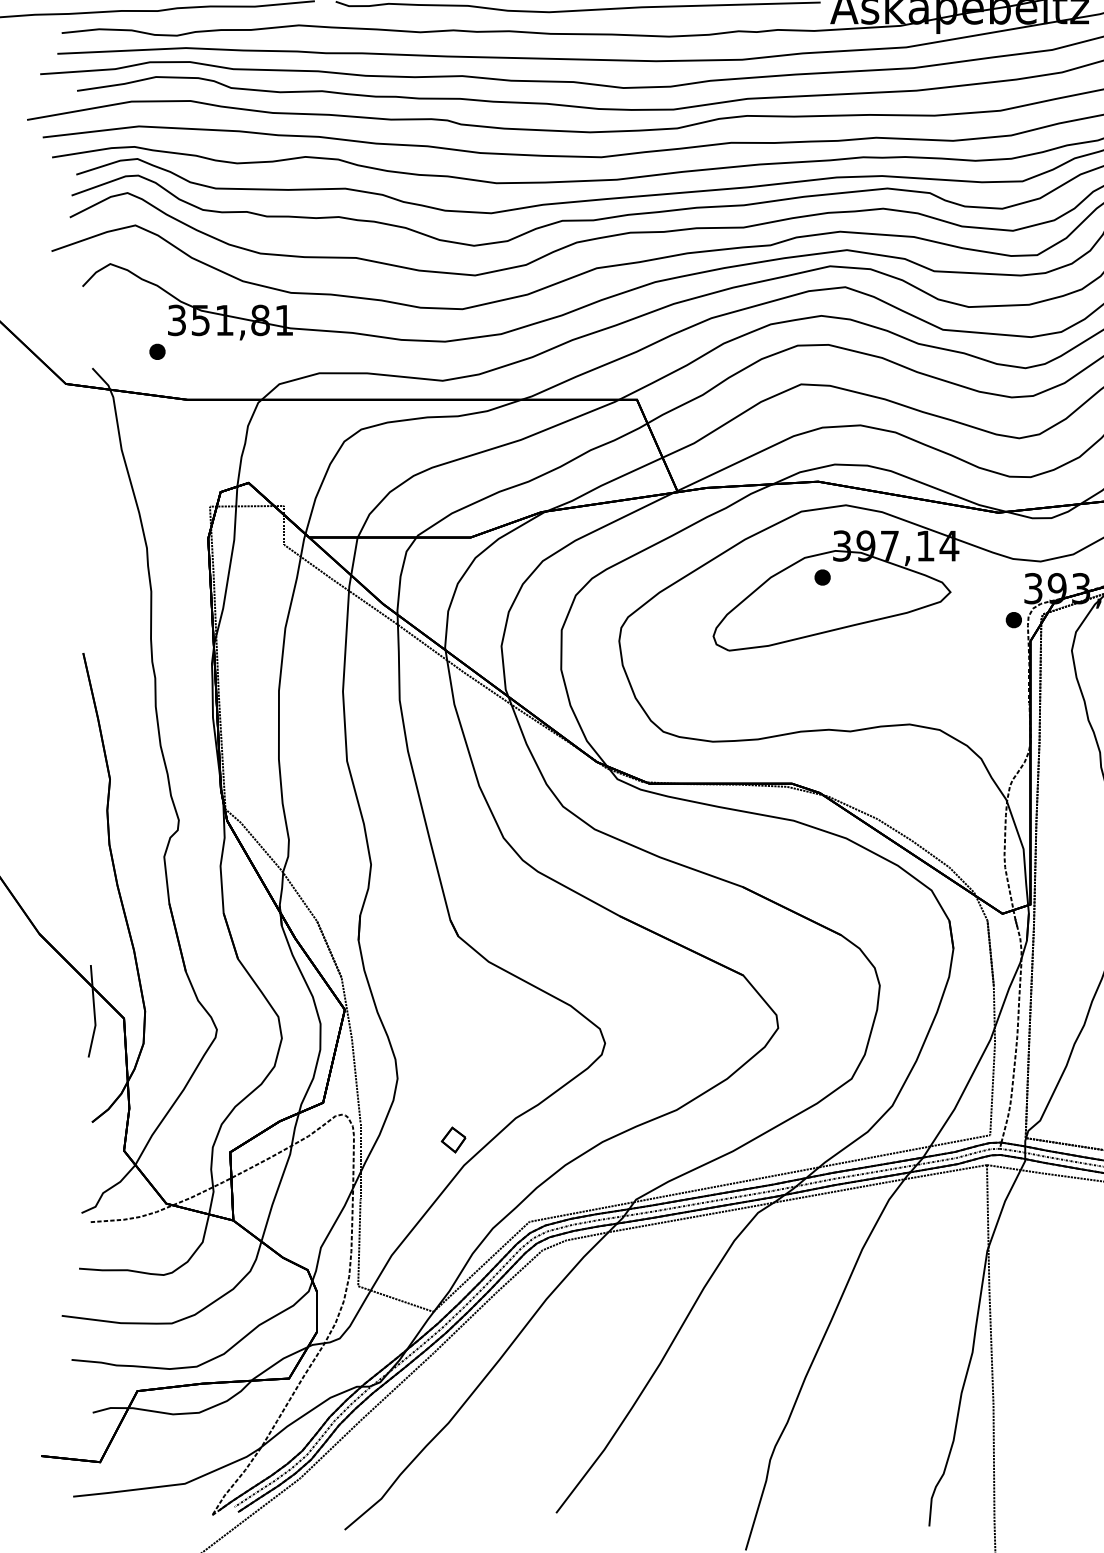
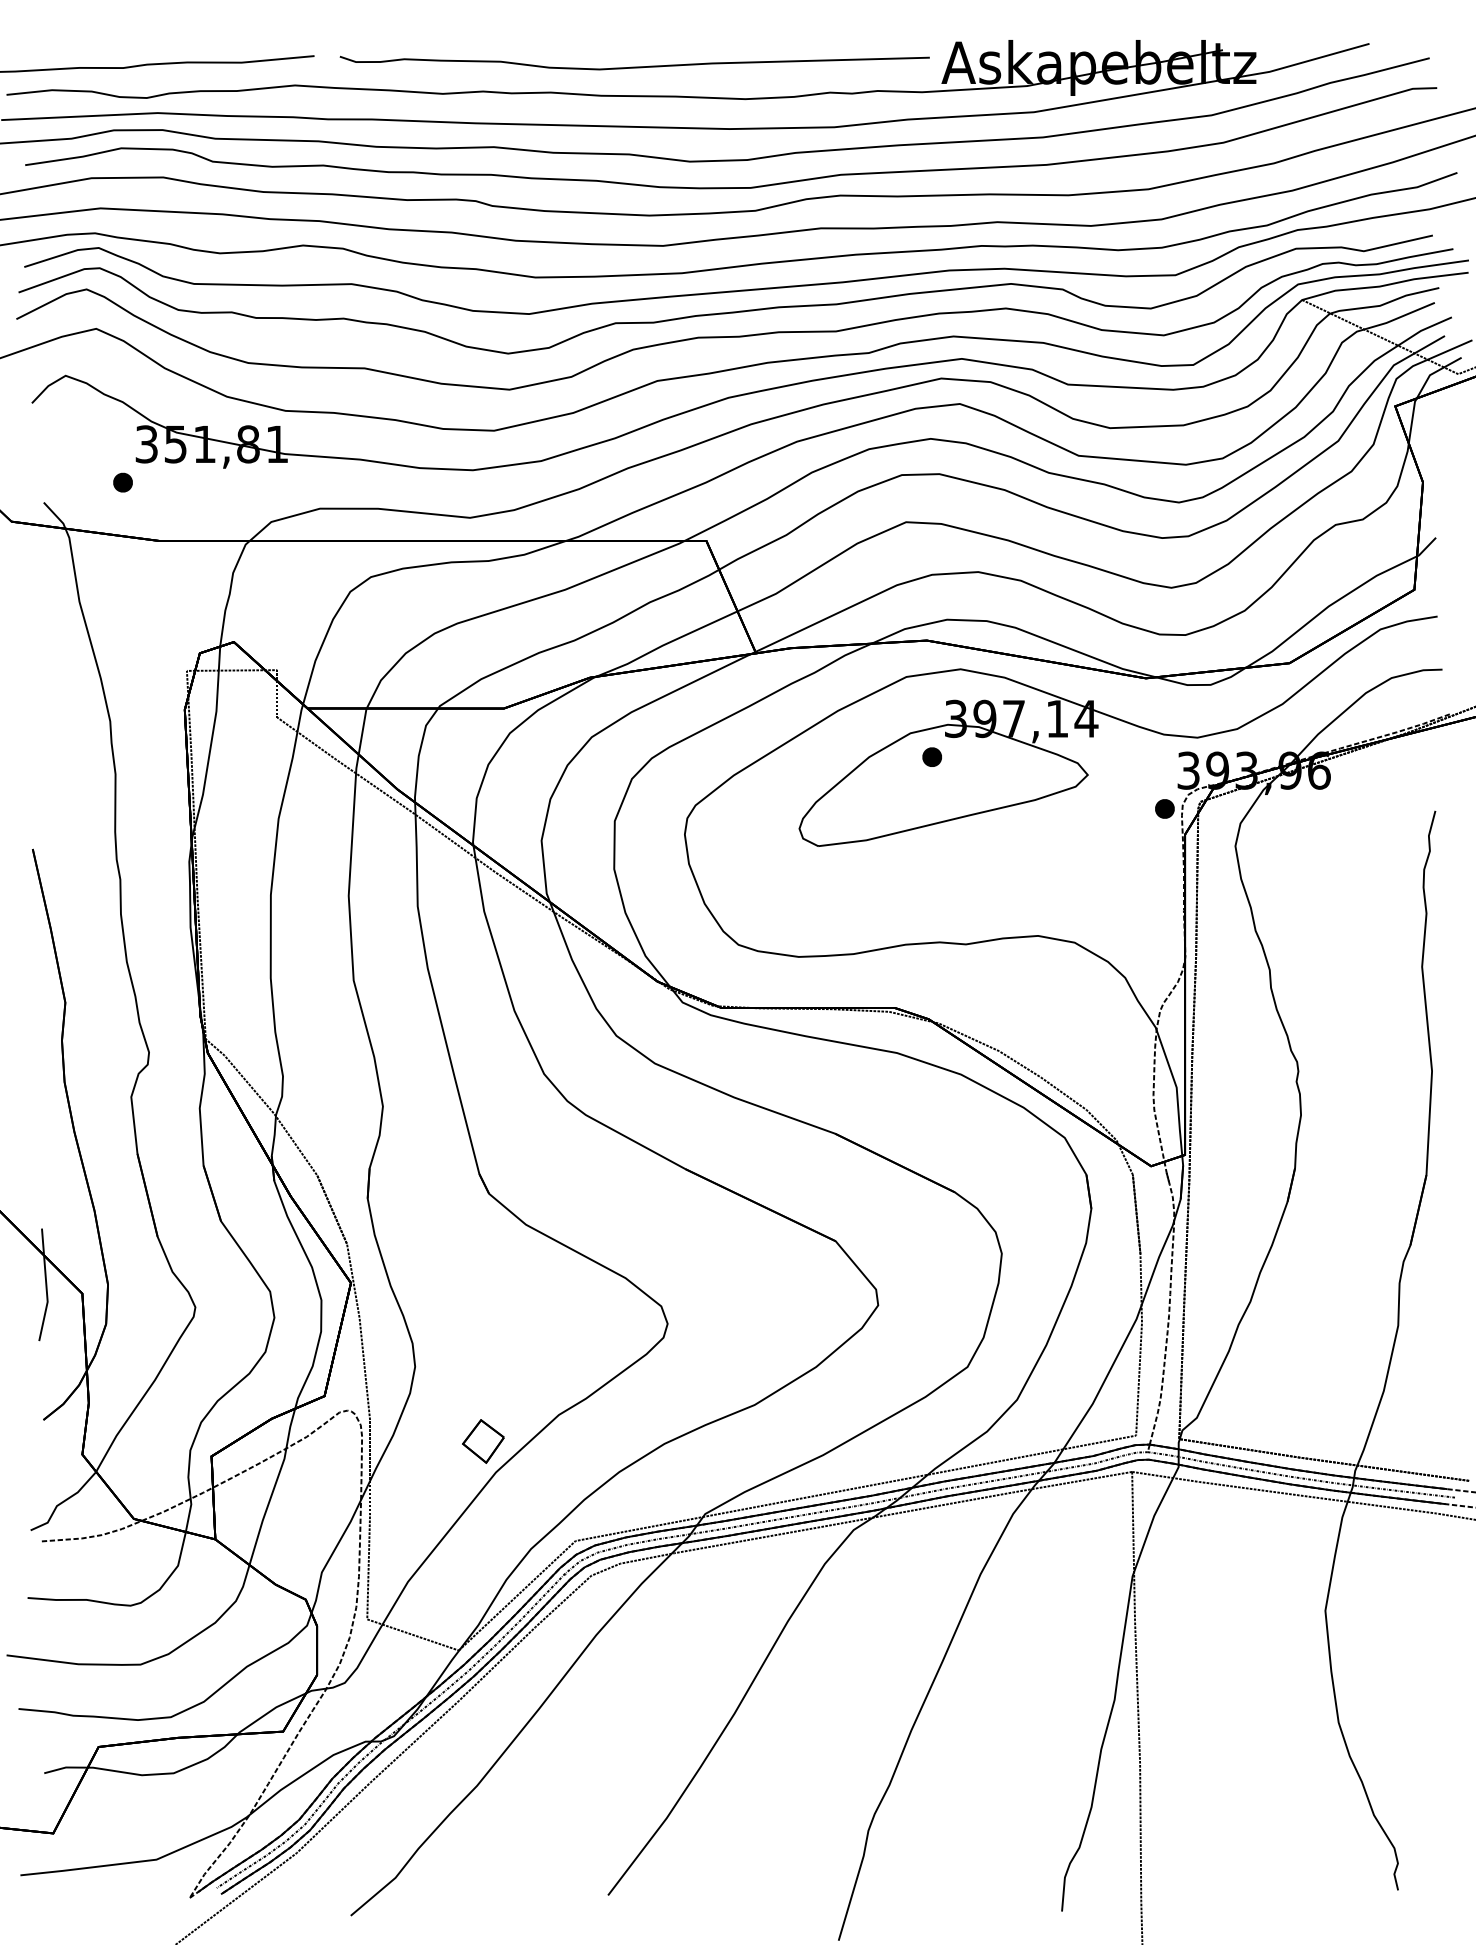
part: (453, 1140) -> (483, 1441), size x1.43

